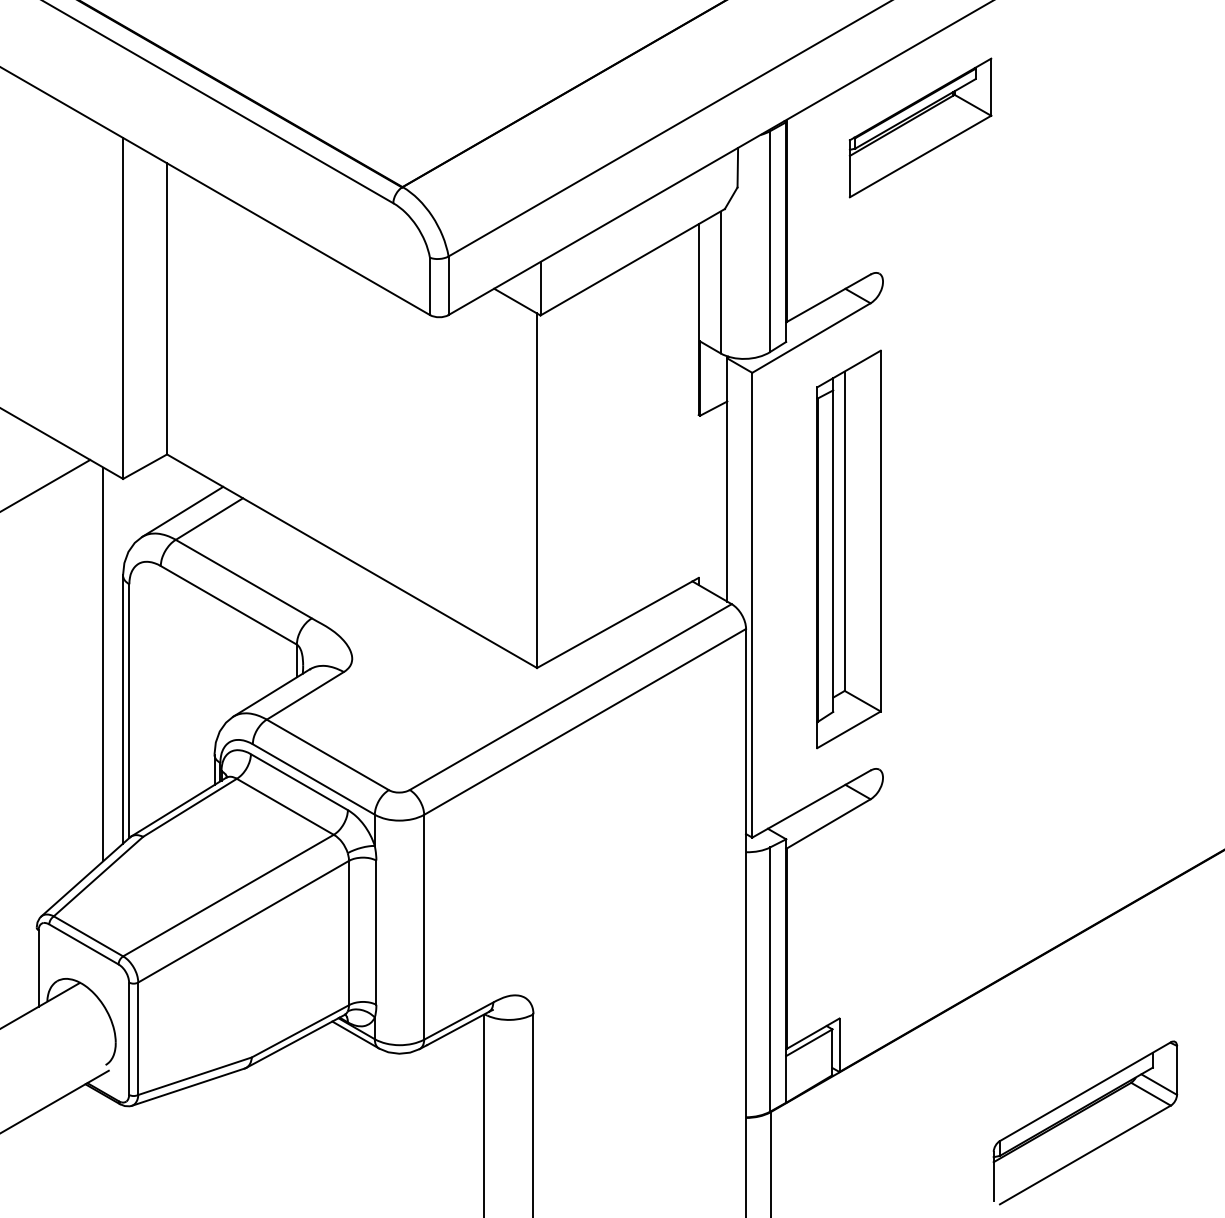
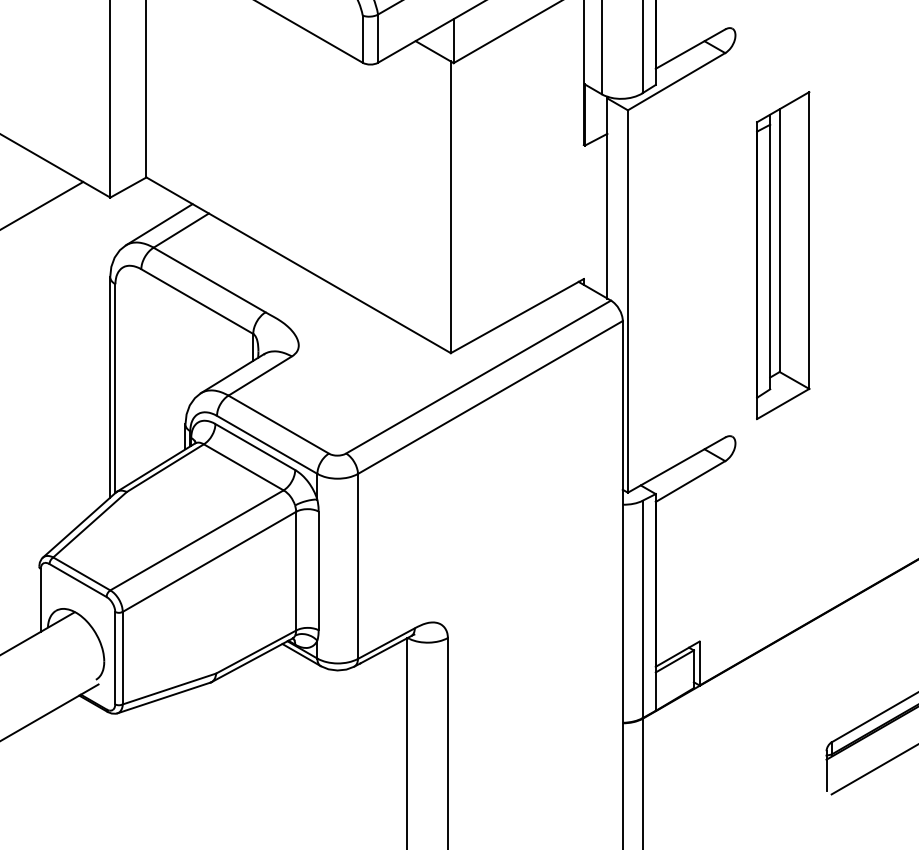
part: (848, 549) -> (782, 255), moved
line: (103, 664) -> (94, 350), removed

